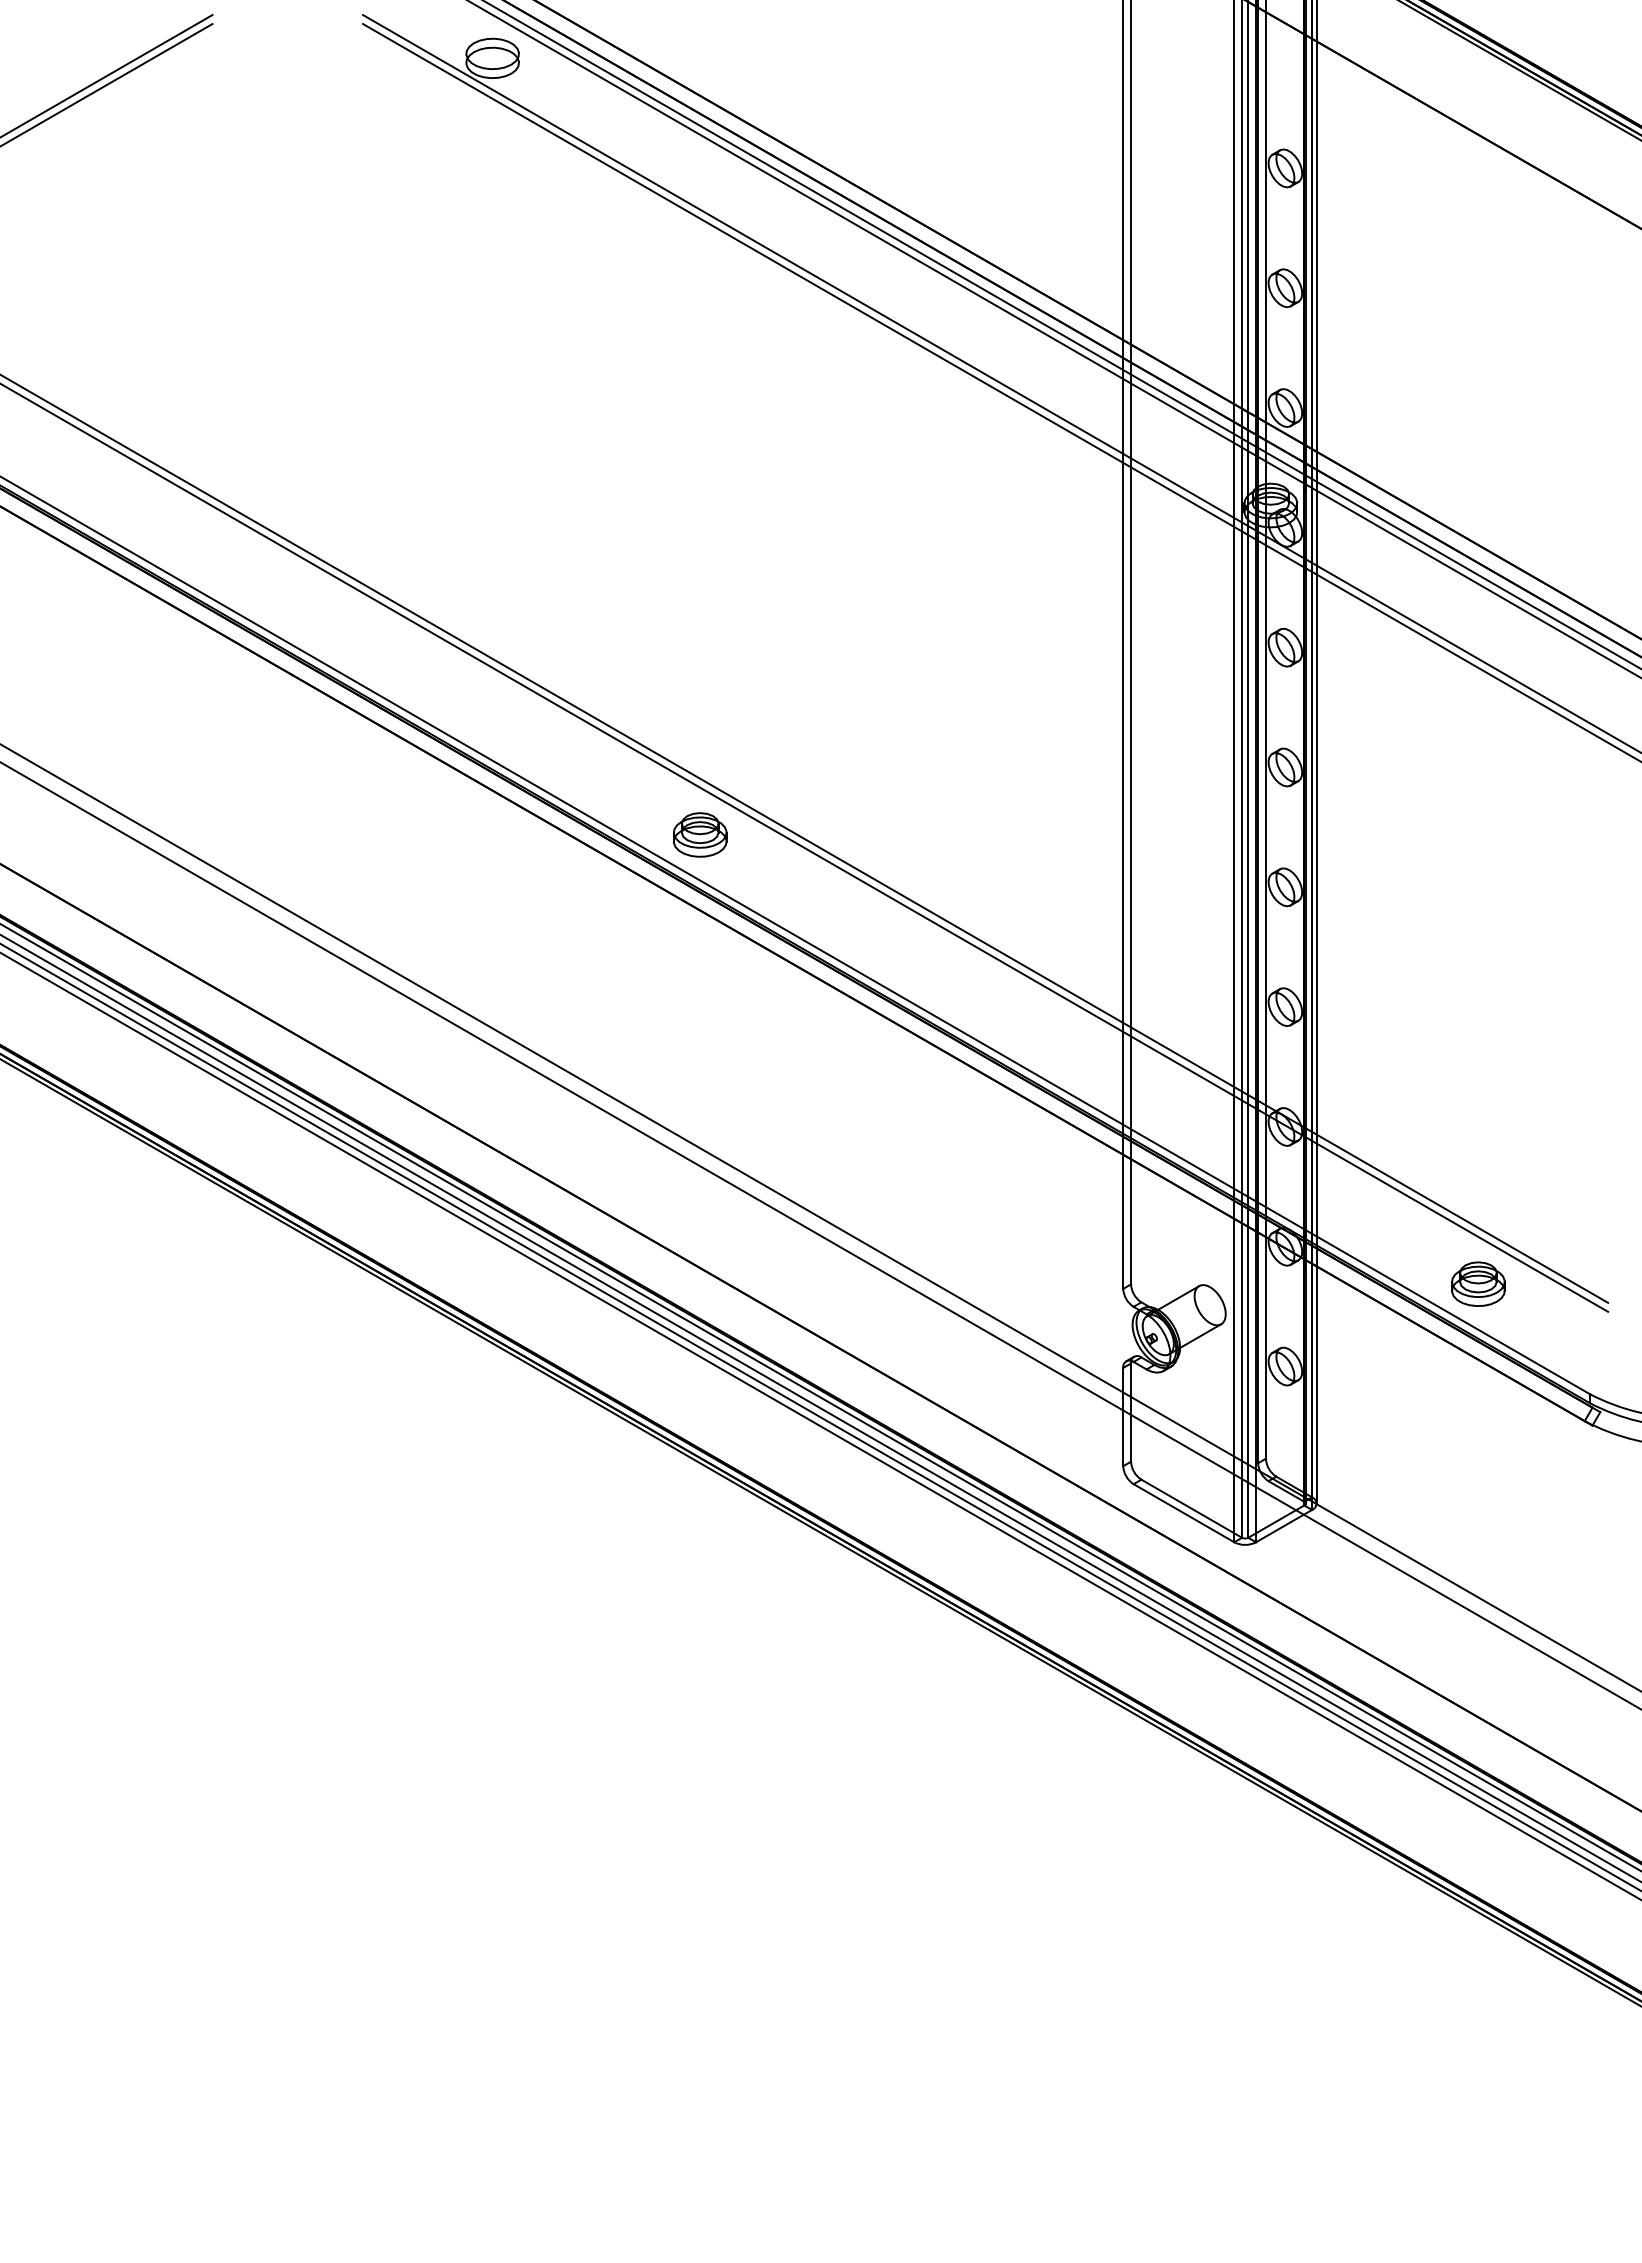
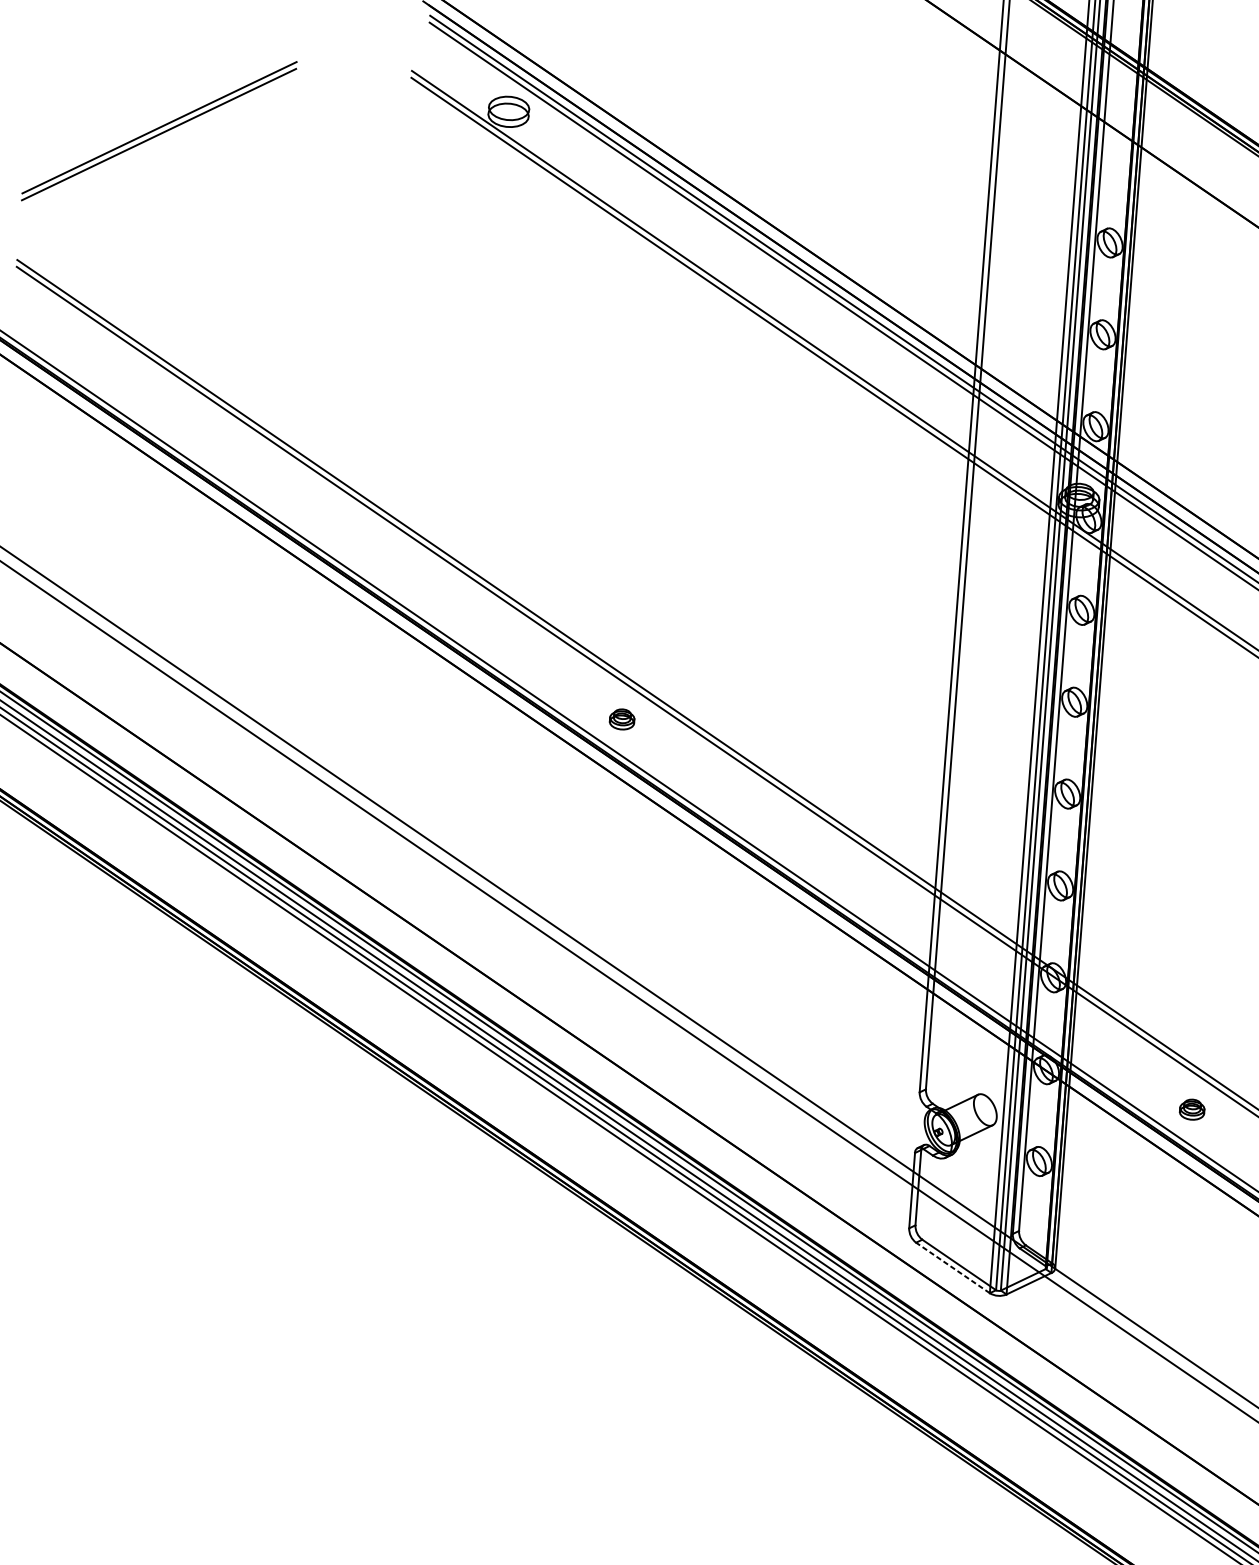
part: (700, 834) -> (622, 719), size x0.6
part: (1478, 1283) -> (1192, 1109), size x0.6
line: (1183, 1512) -> (952, 1267), solid -> dashed

